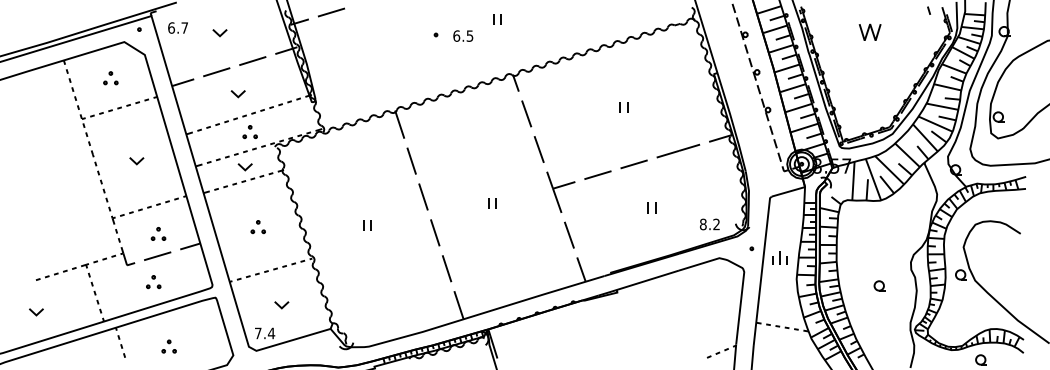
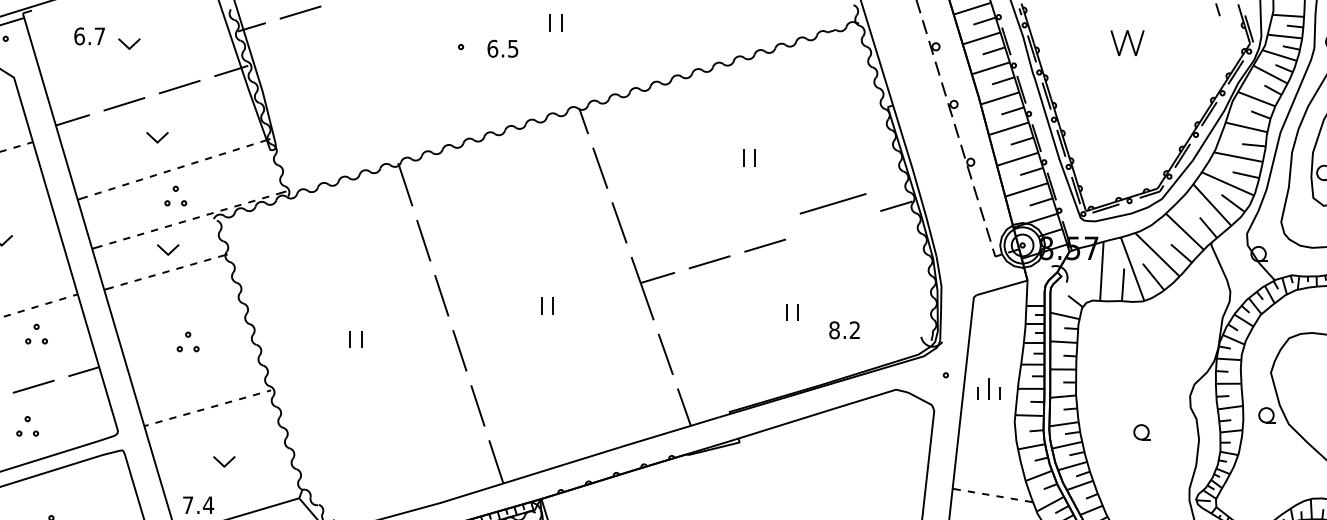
text: (177, 27) -> (88, 35), moved
line: (678, 150) -> (833, 202), moved
text: (709, 224) -> (844, 330), moved
part: (158, 233) -> (36, 333), moved

